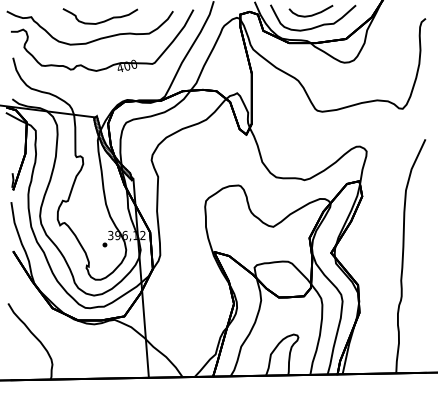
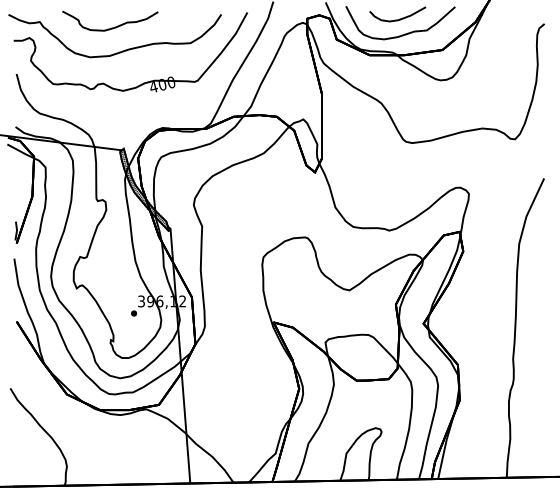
part: (101, 21) -> (111, 27), moved

